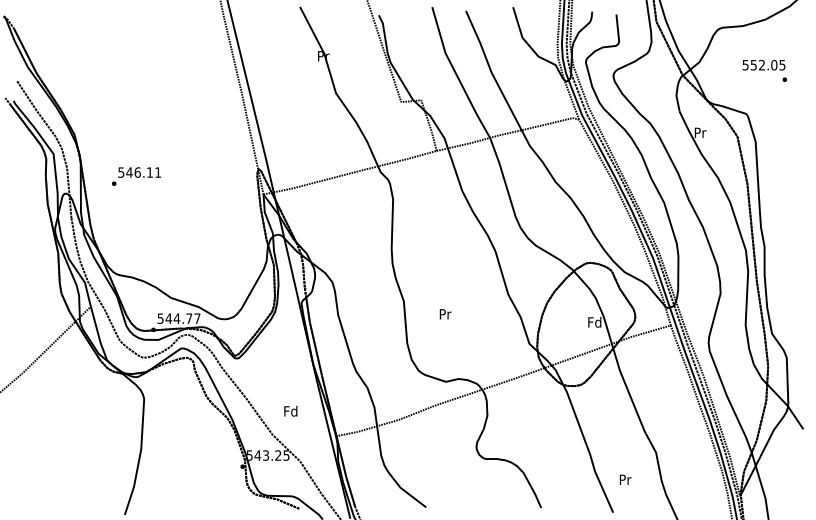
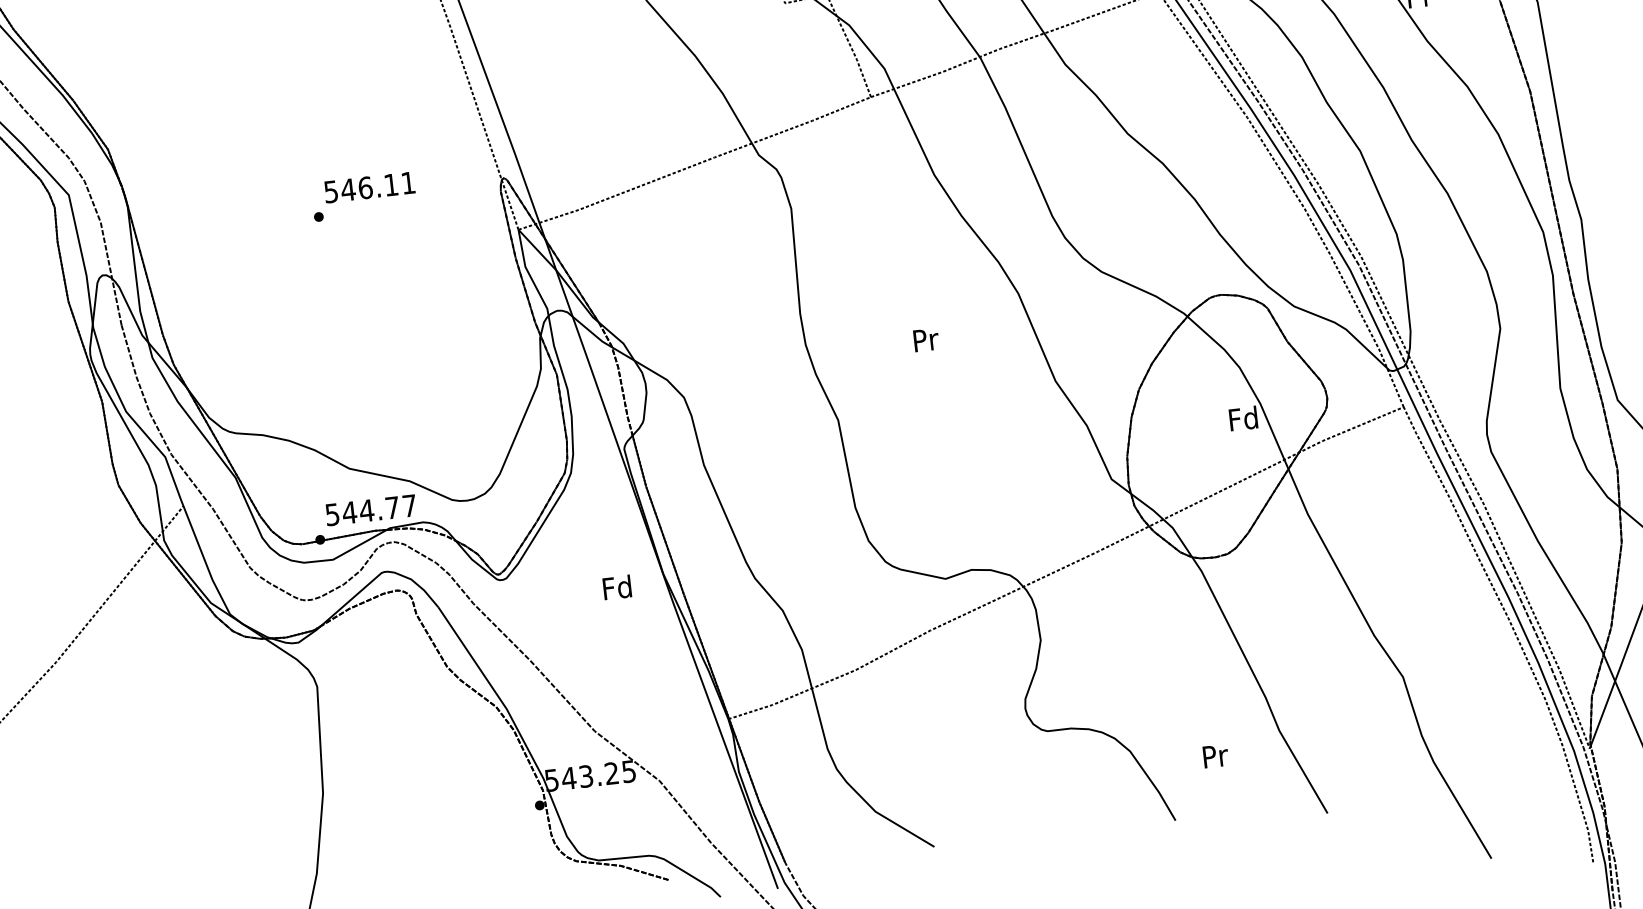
text: (136, 176) -> (363, 196), moved
text: (445, 314) -> (926, 340), moved
text: (290, 410) -> (616, 585), moved
text: (625, 479) -> (1215, 755), moved

